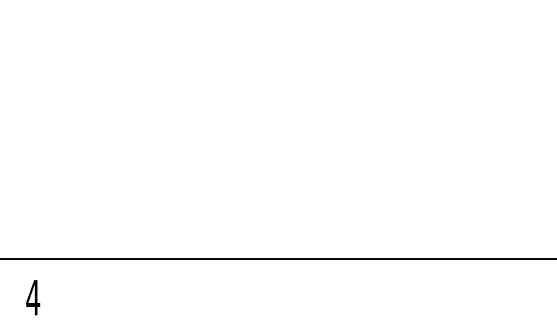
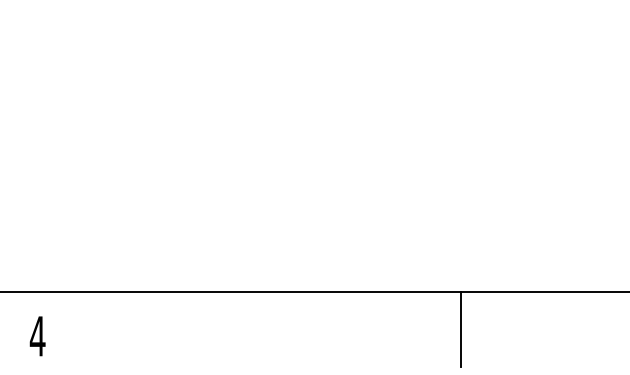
line: (407, 291) -> (460, 329), added

